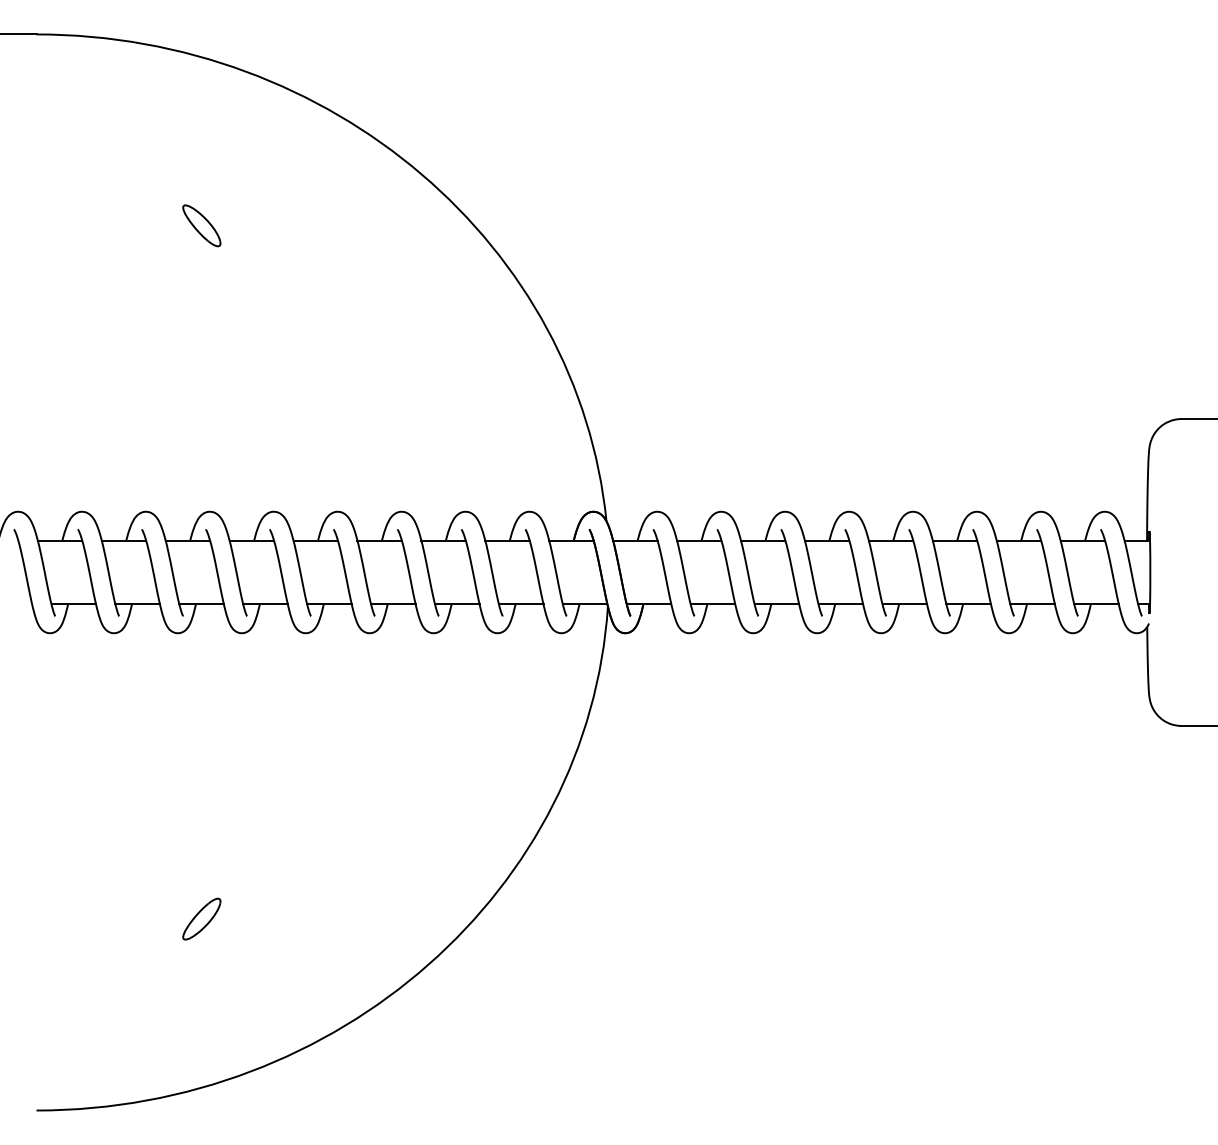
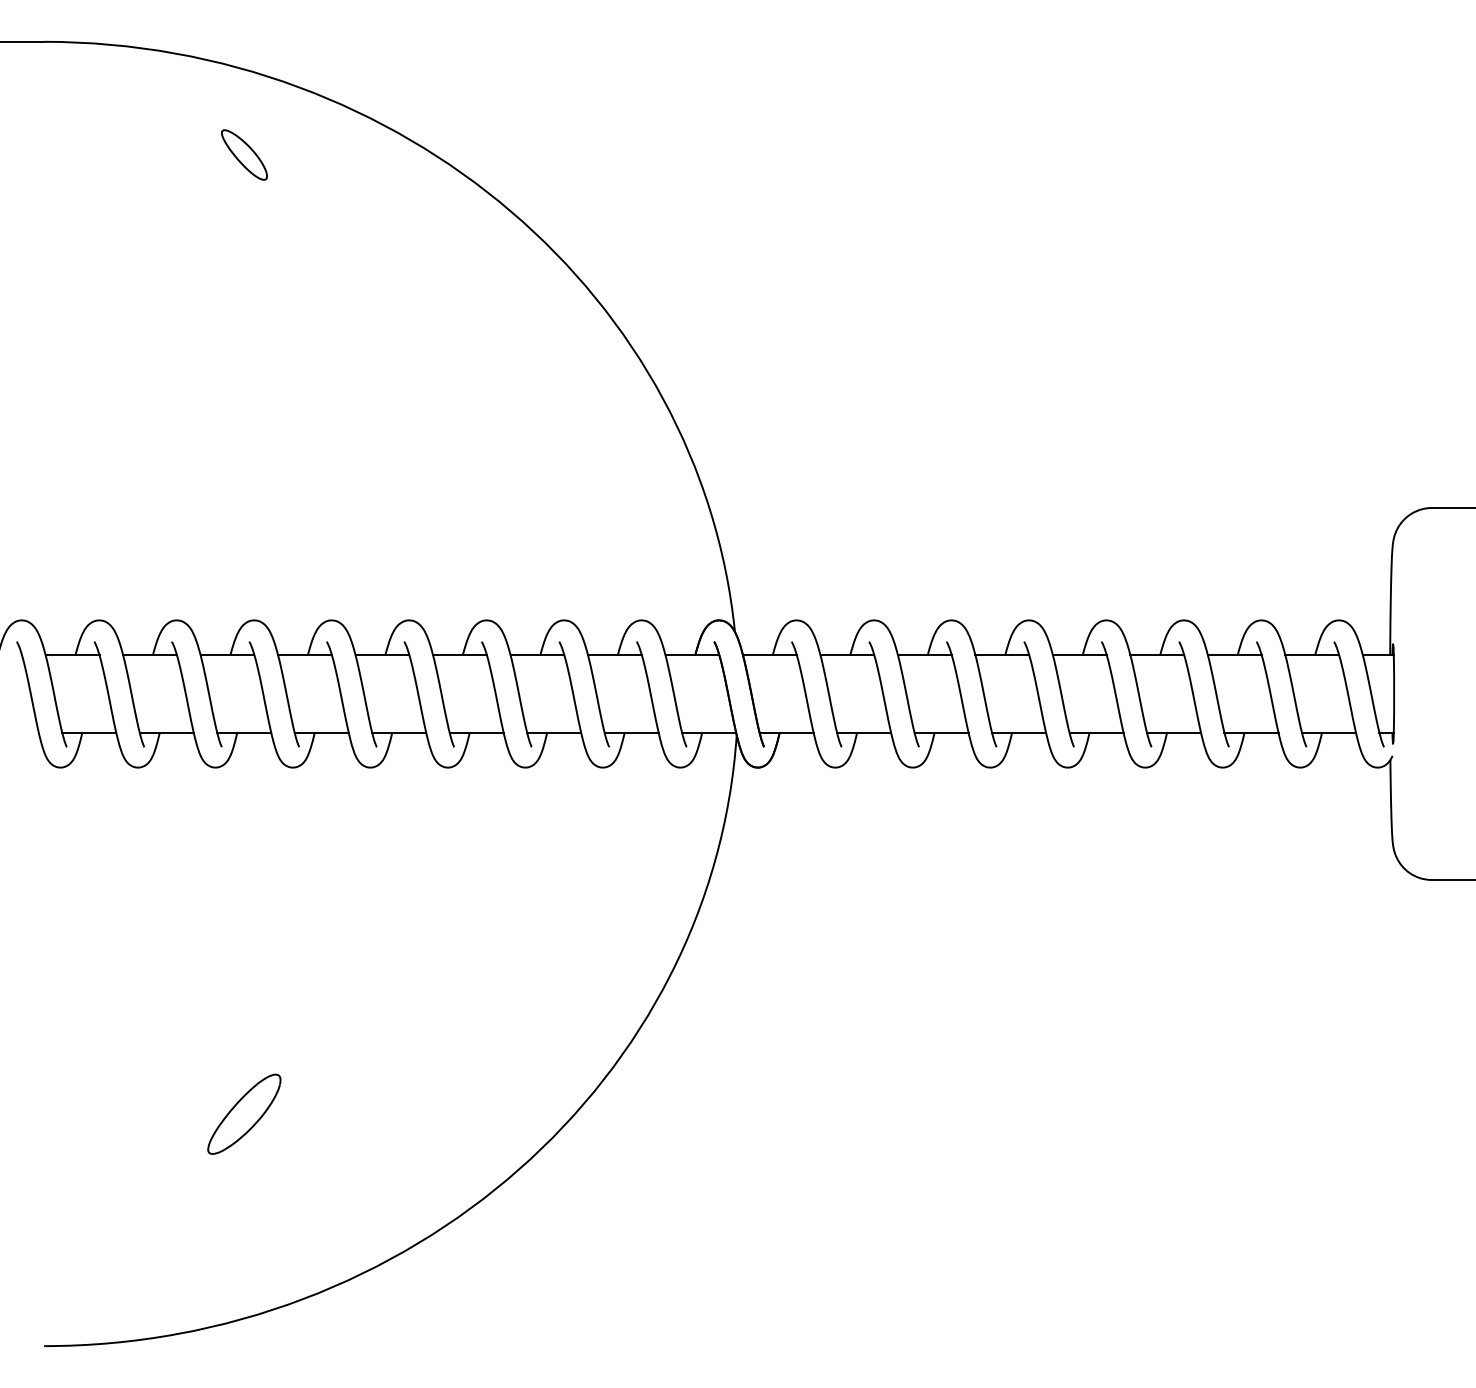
part: (201, 225) -> (244, 154), moved
part: (201, 918) -> (244, 1113), size x1.6

